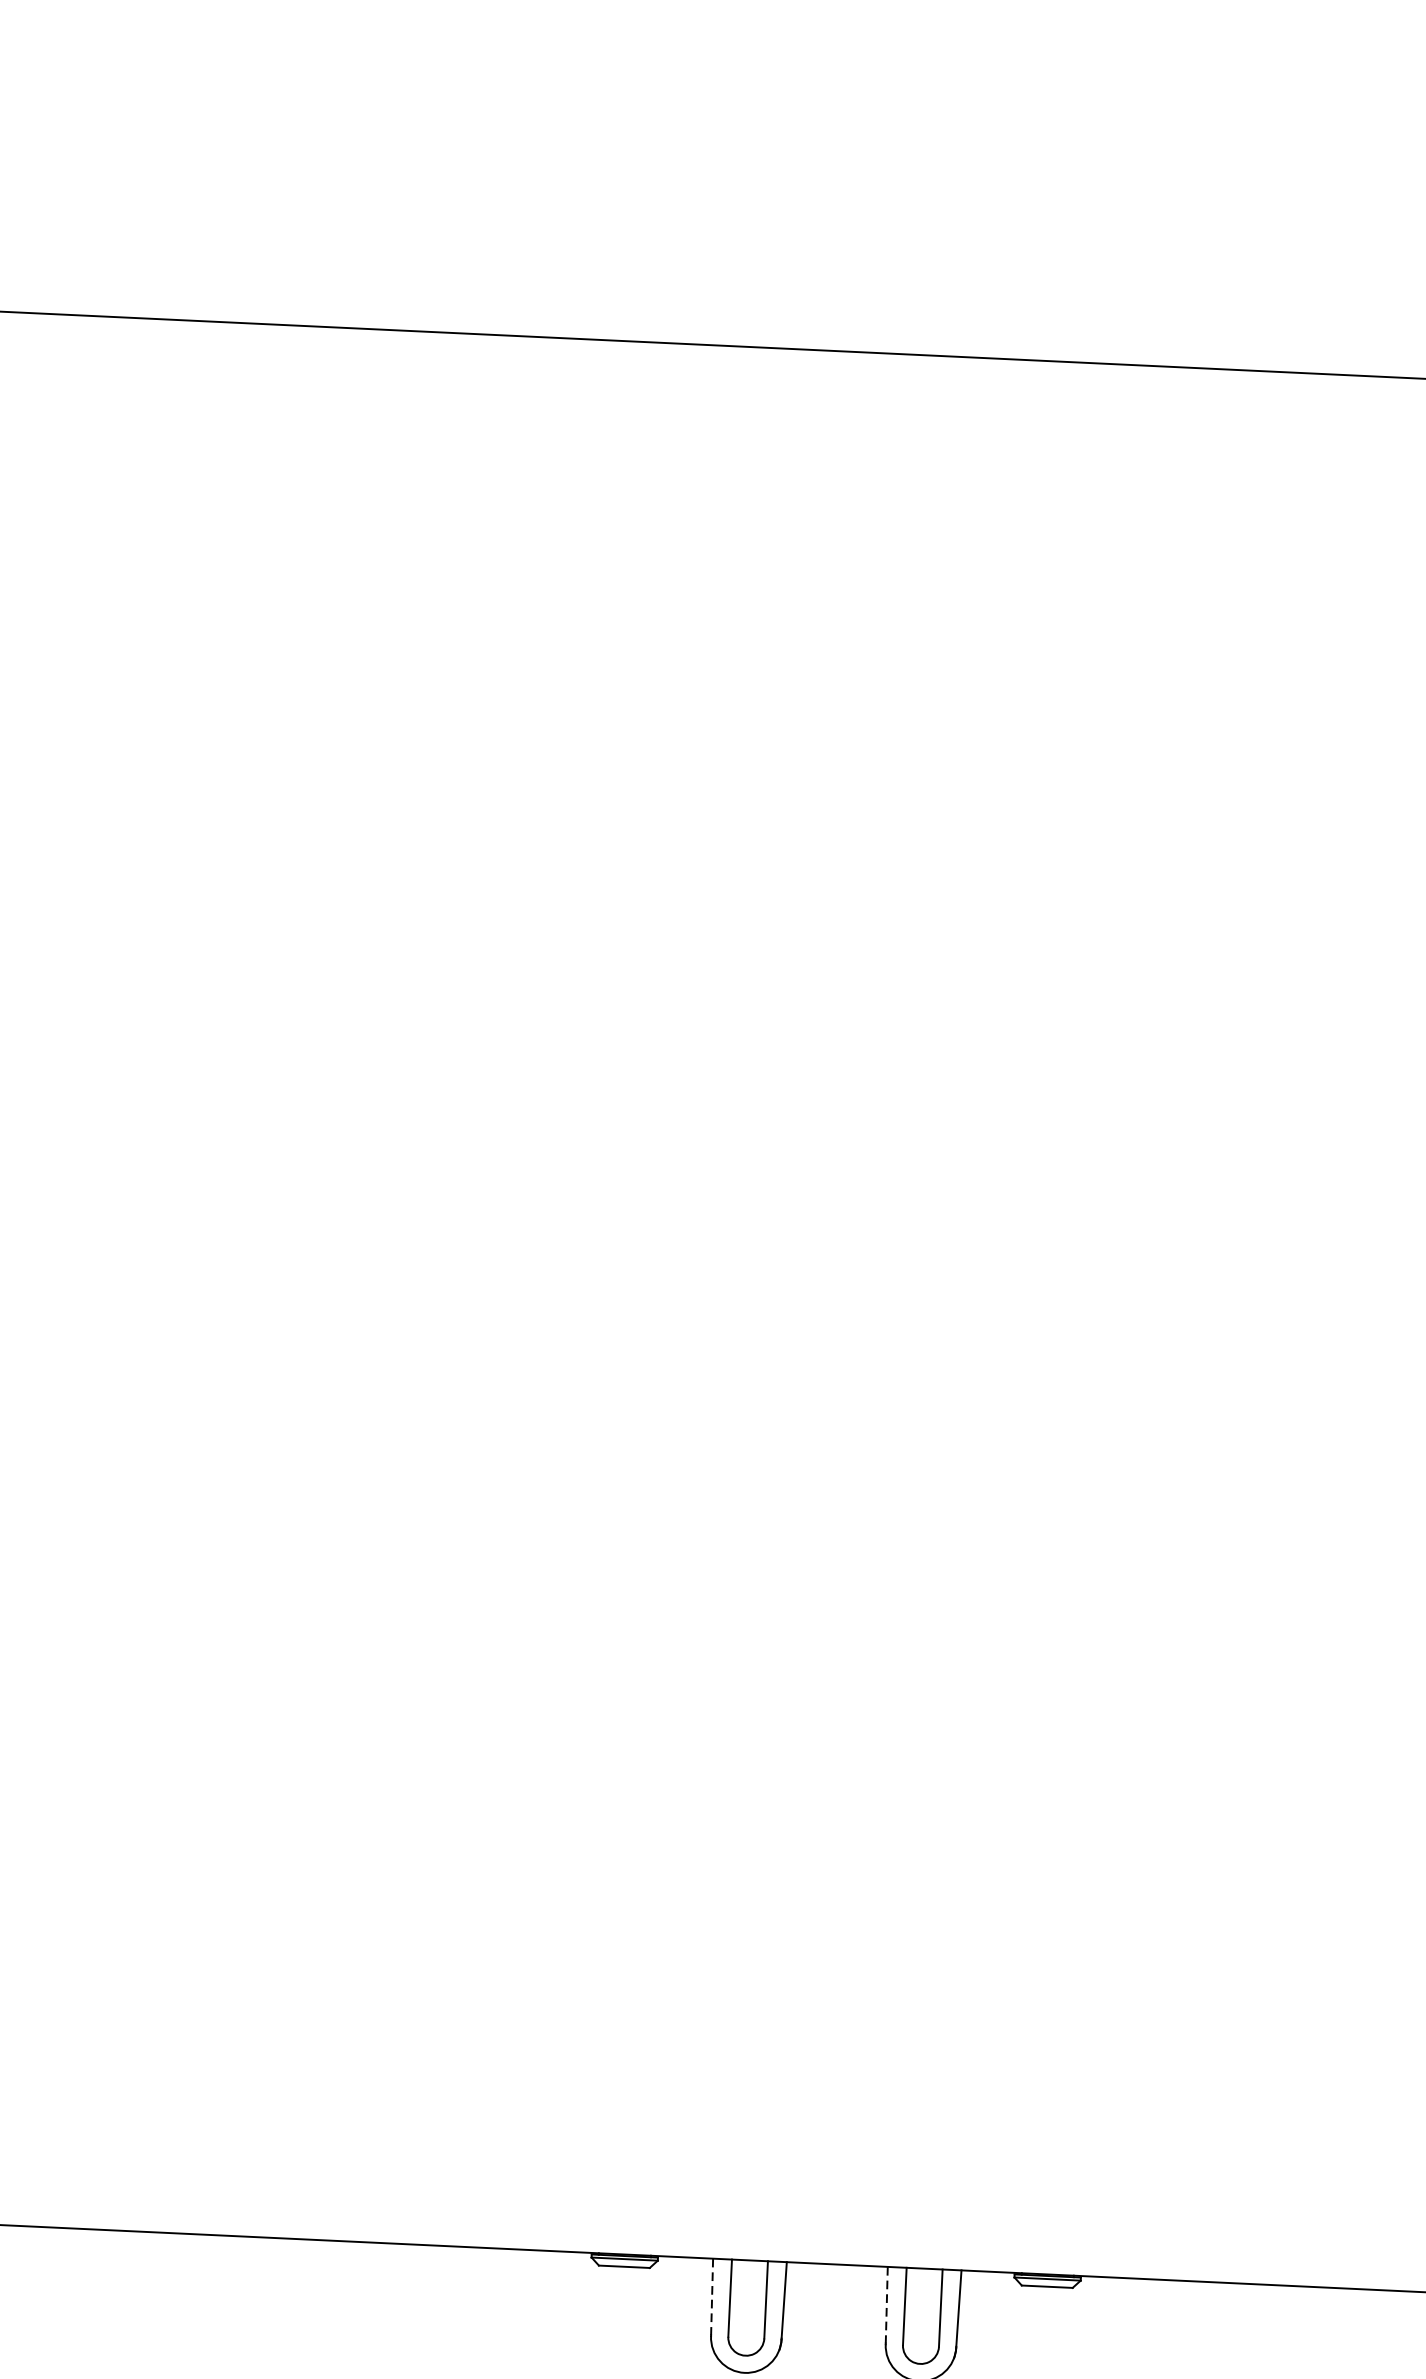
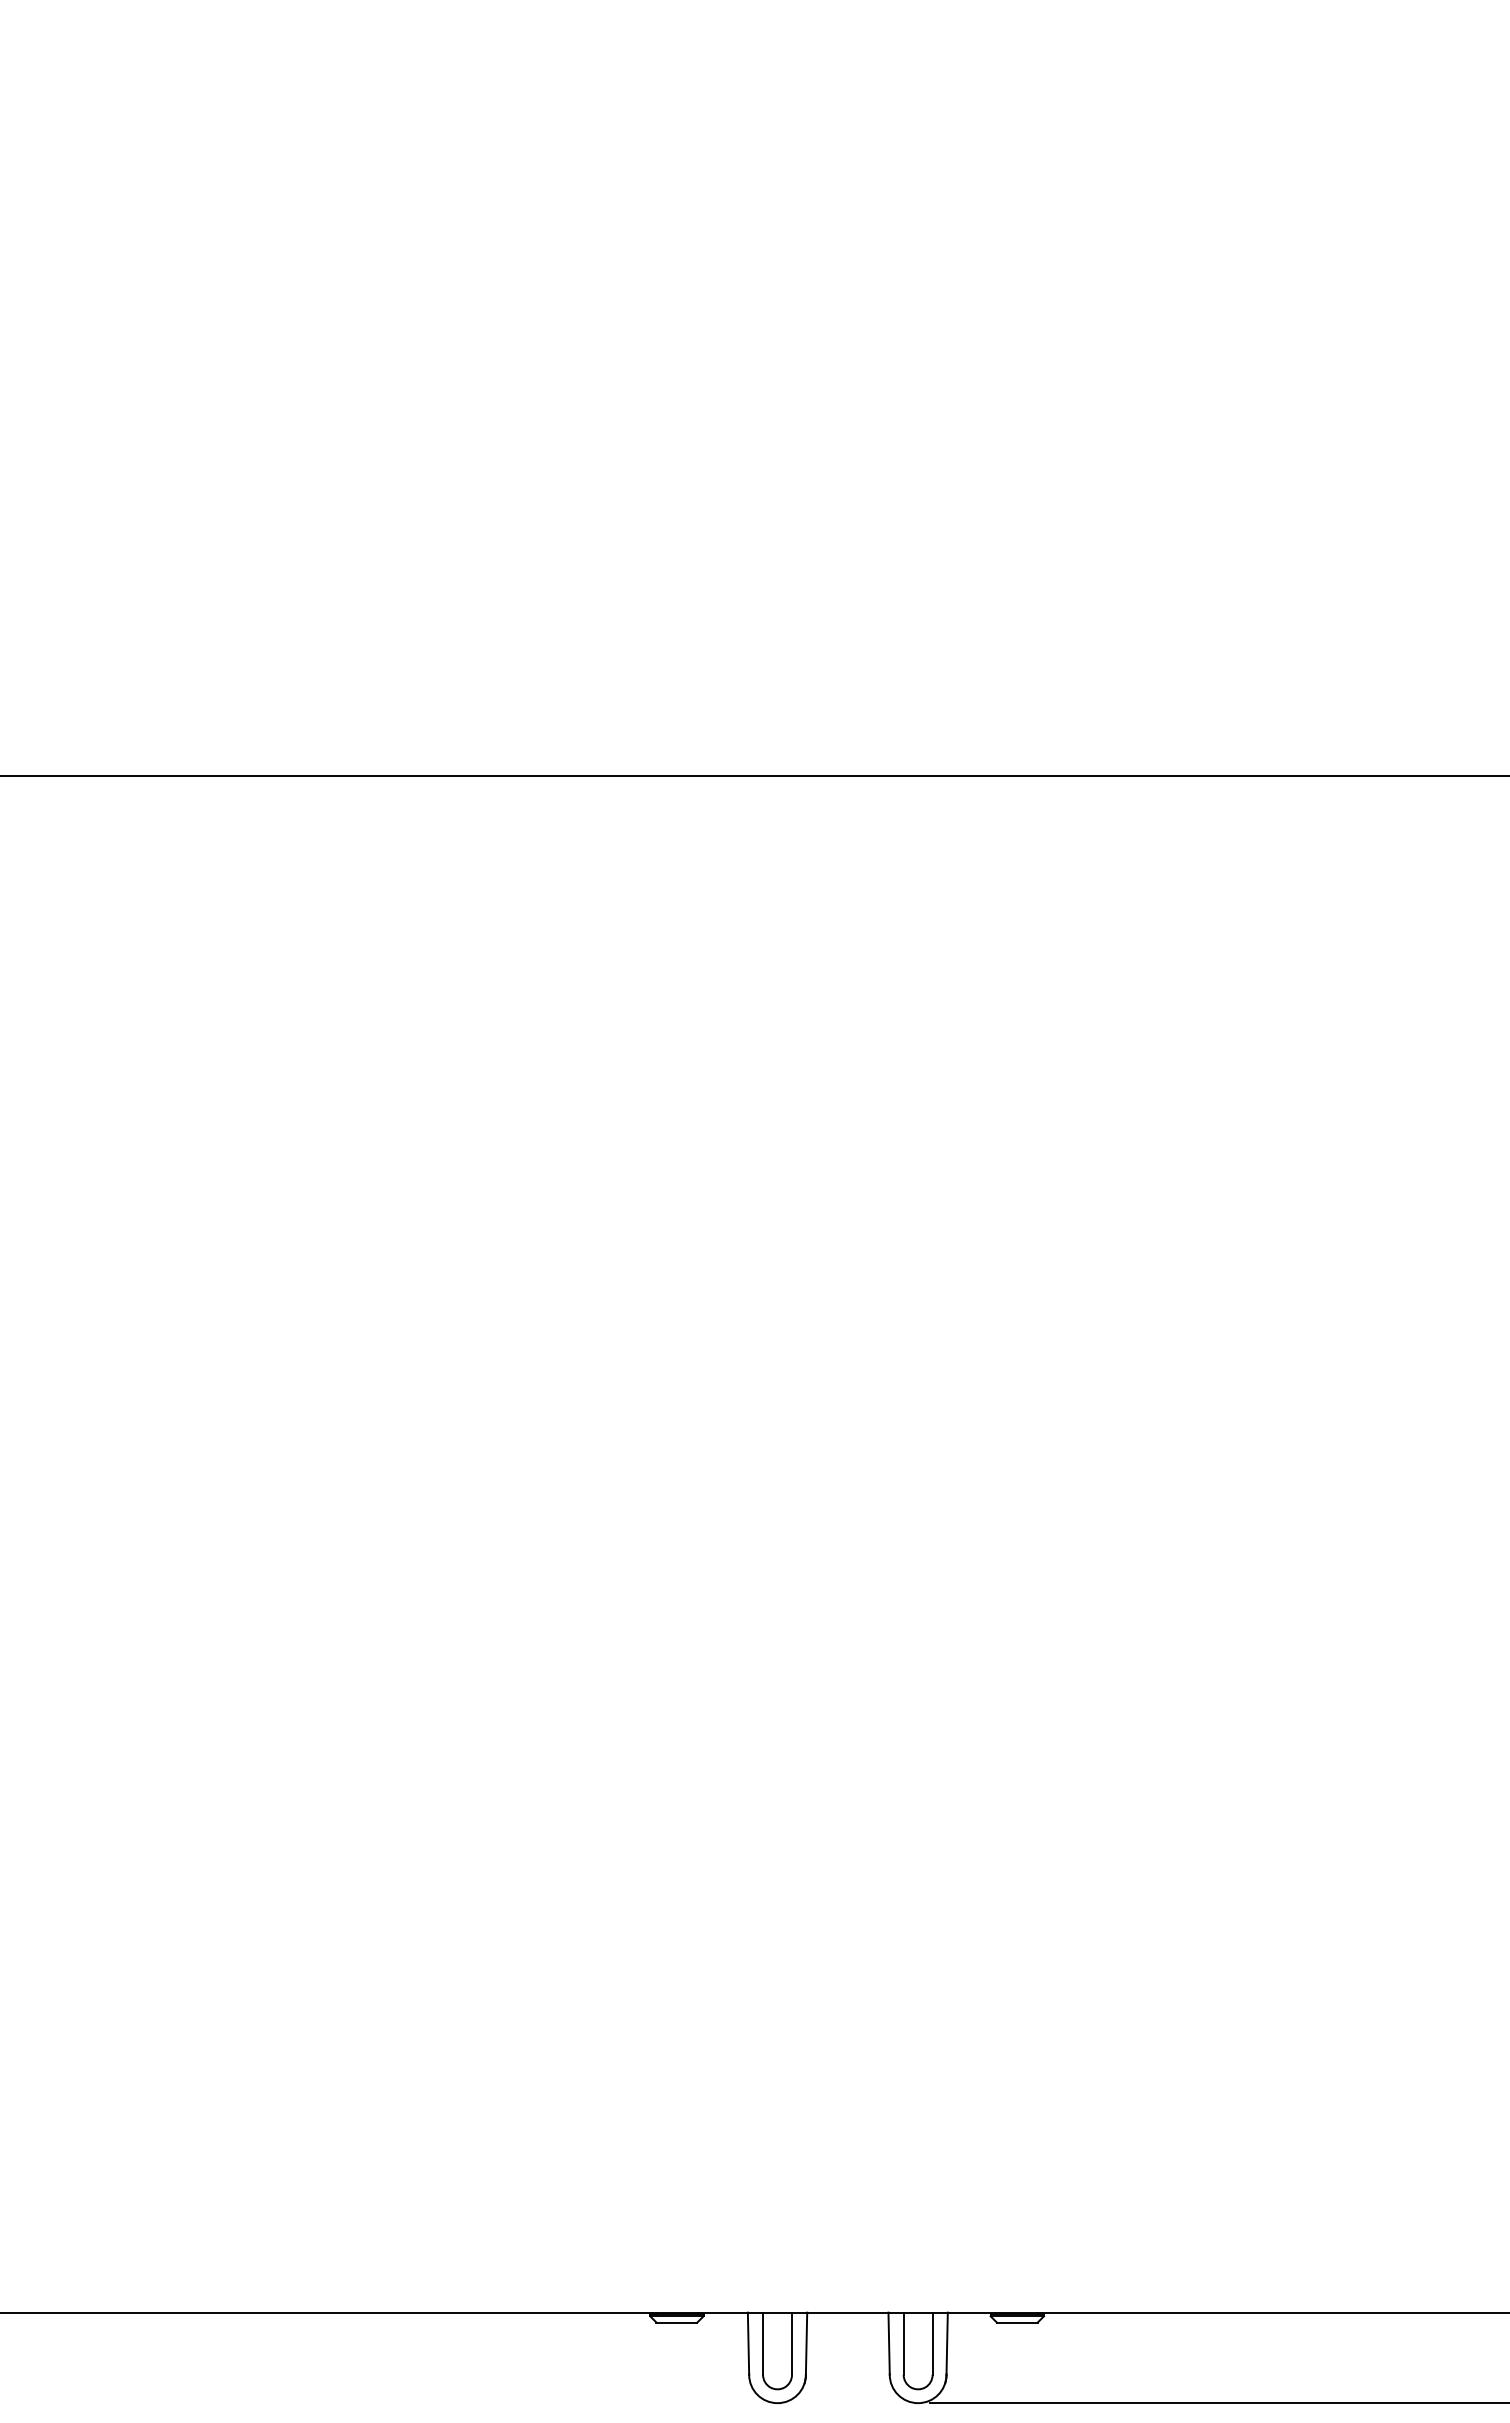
line: (712, 2297) -> (748, 2343), dashed -> solid
line: (887, 2305) -> (889, 2343), dashed -> solid

